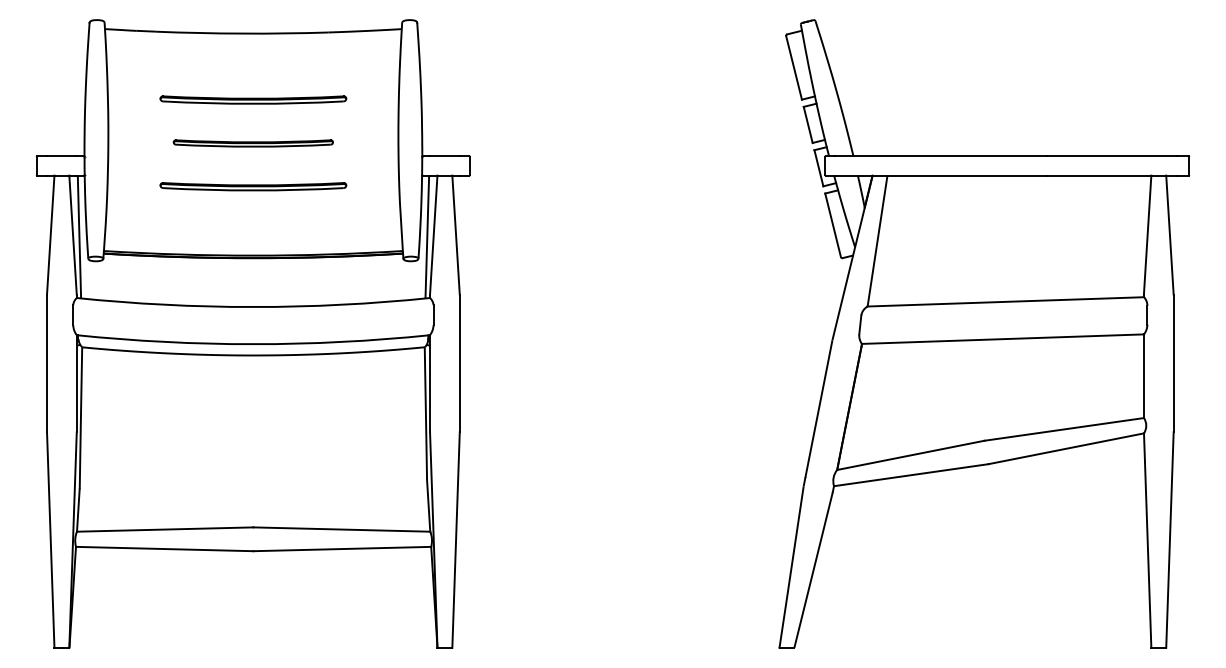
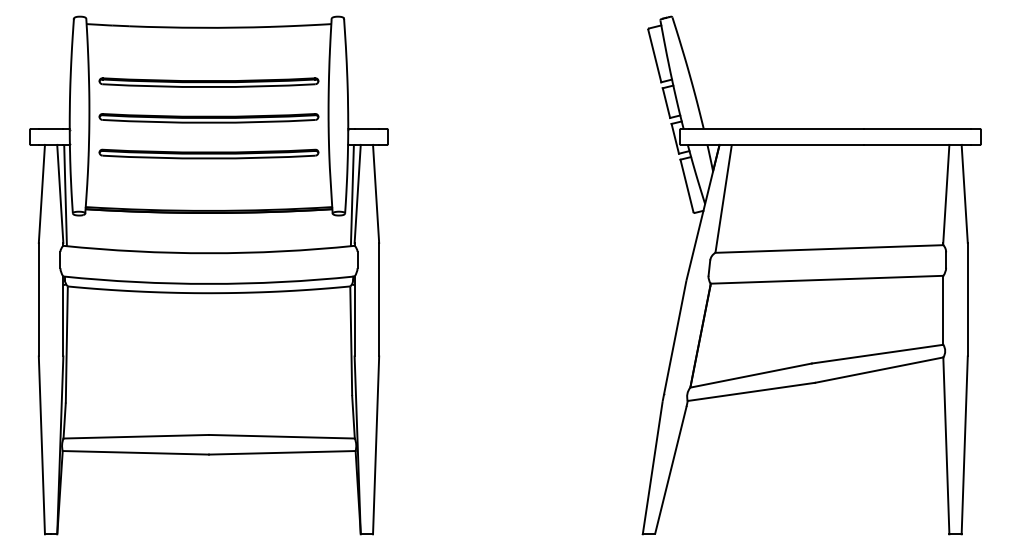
part: (252, 99) -> (208, 82), size x1.43
part: (252, 143) -> (208, 118), size x1.67
part: (252, 186) -> (208, 153), size x1.43

